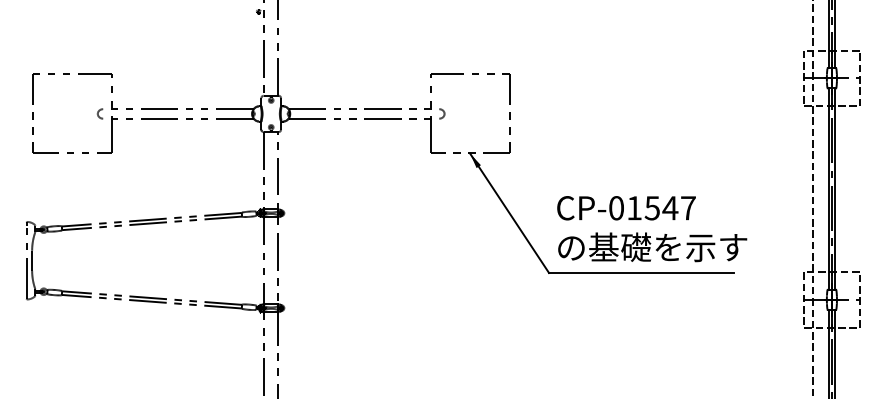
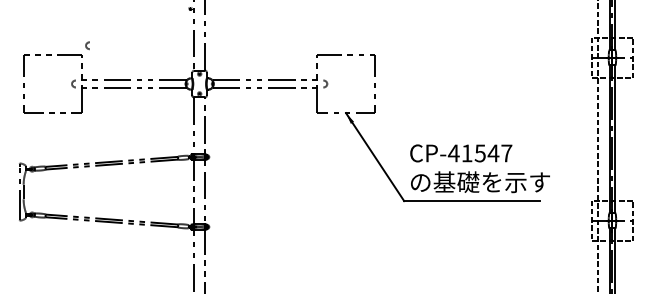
curve: (118, 60) -> (87, 44), added
text: (616, 208) -> (453, 153), CP-01547 -> CP-41547

